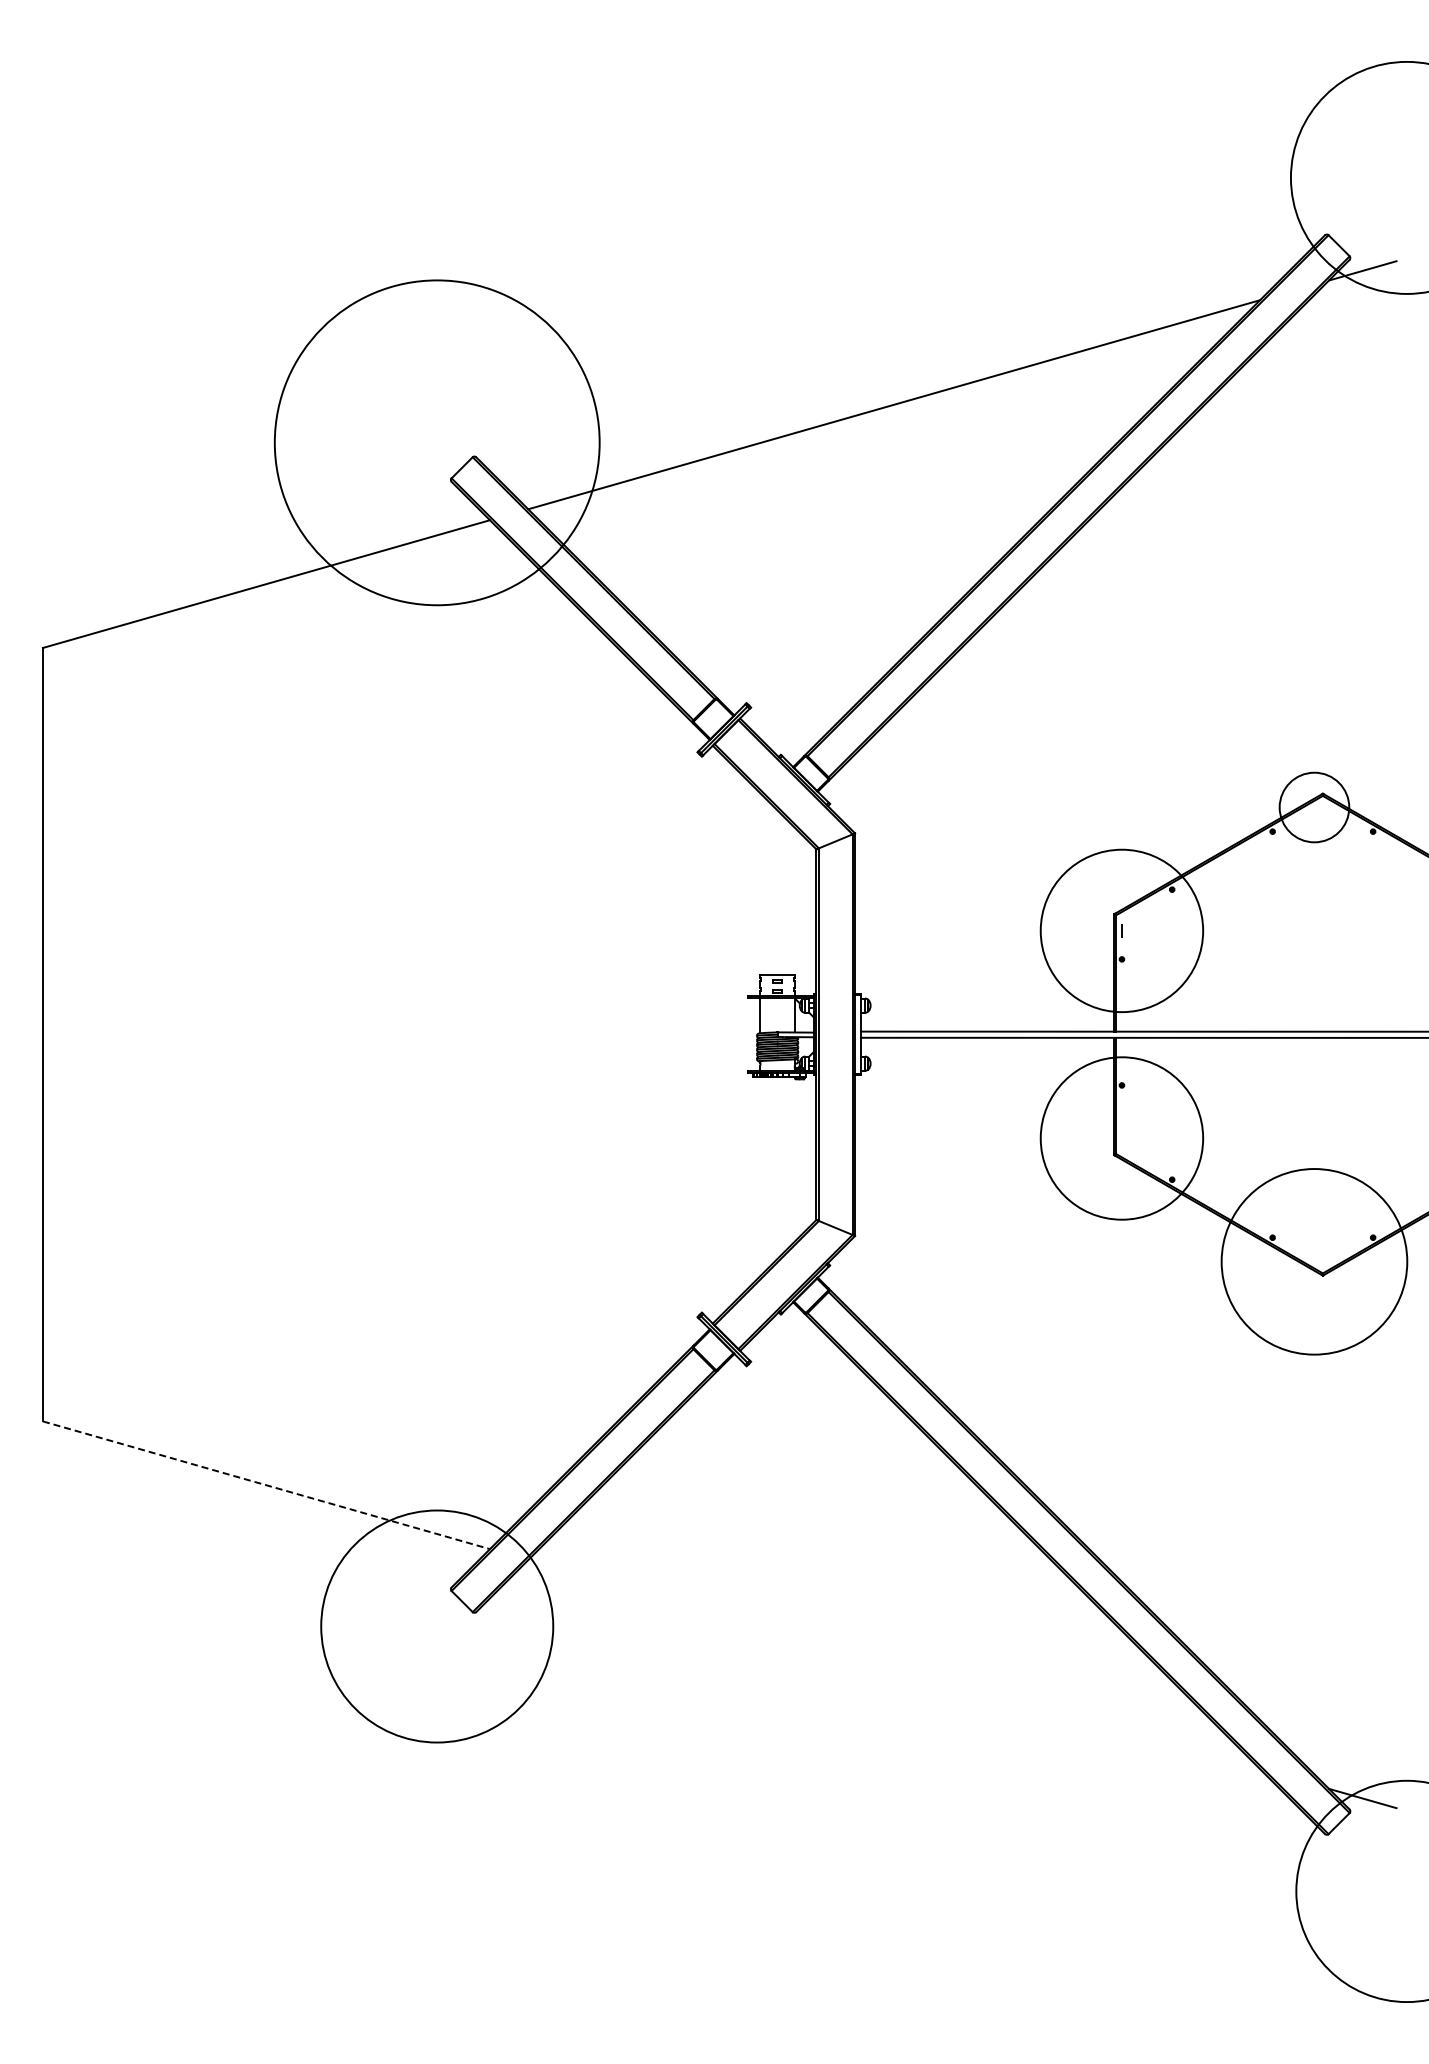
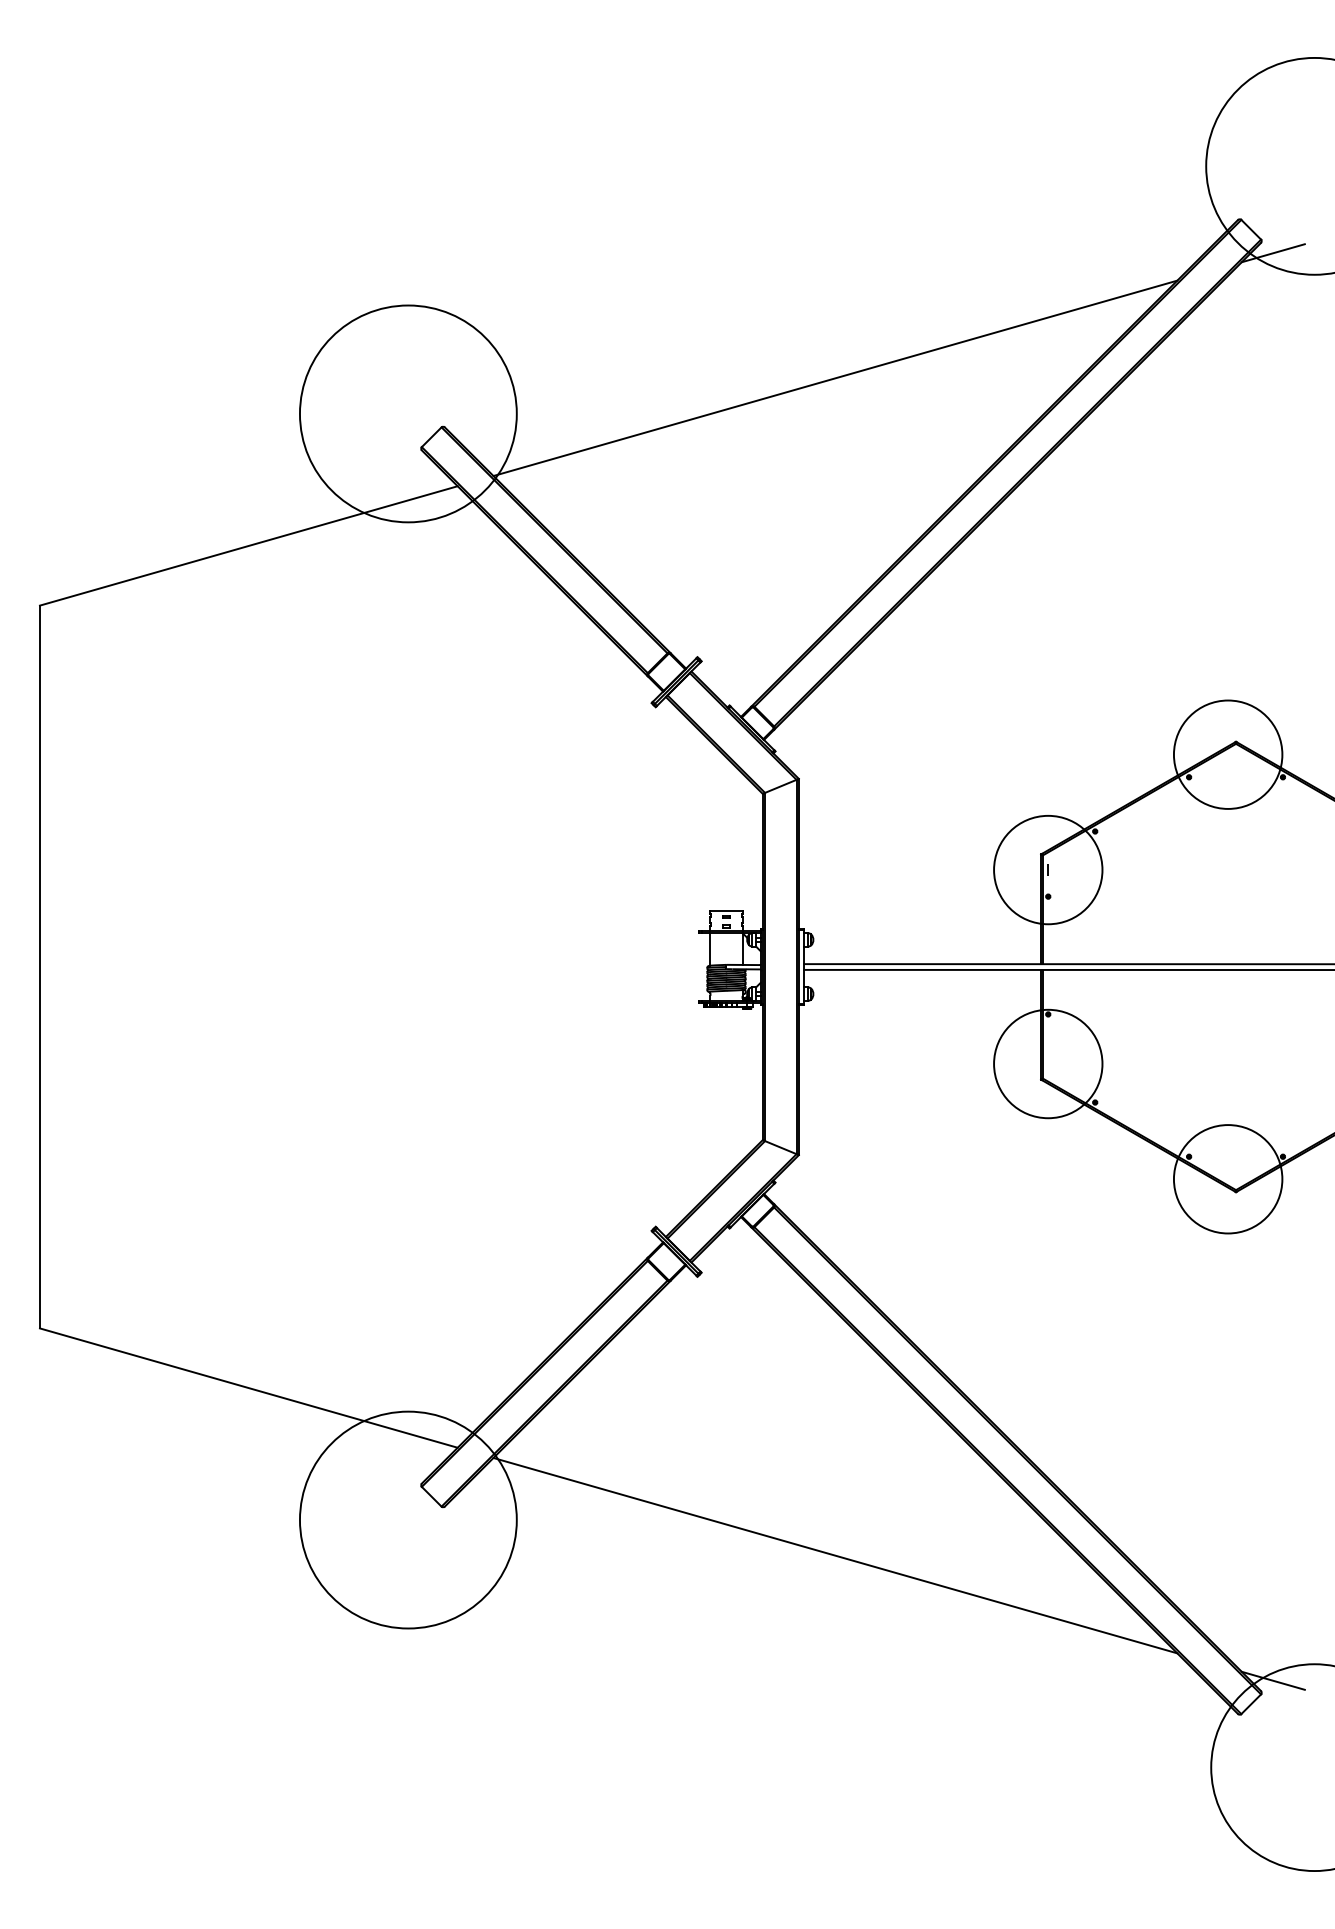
circle: (437, 442) -> (408, 413), size x0.71
circle: (1314, 807) -> (1228, 754), size x1.67
circle: (1121, 930) -> (1047, 869), size x0.71
circle: (1121, 1138) -> (1047, 1064), size x0.71
circle: (1314, 1261) -> (1228, 1178), size x0.62
line: (266, 1485) -> (248, 1388), dashed -> solid
line: (894, 1664) -> (835, 1555), added

